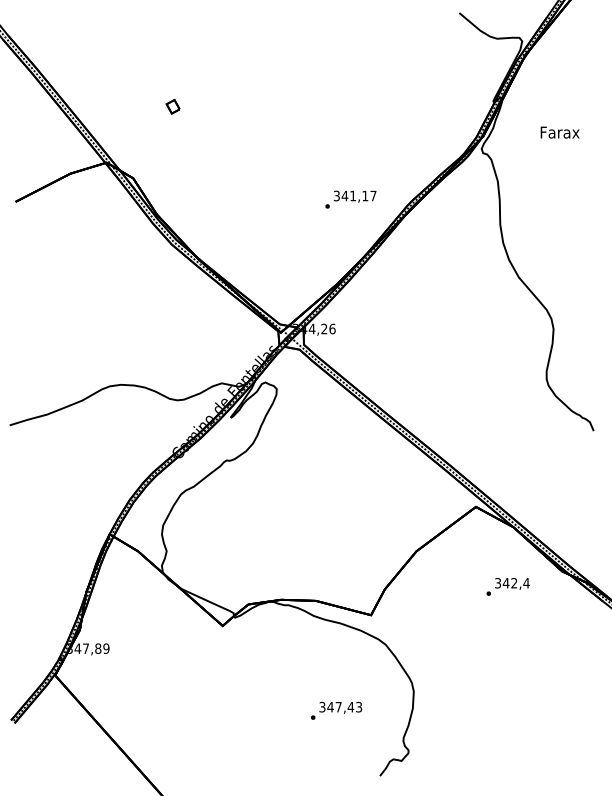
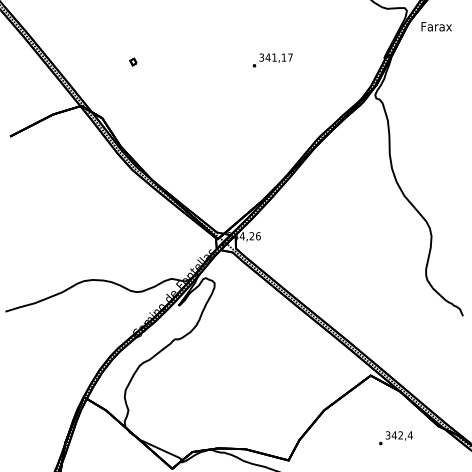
part: (172, 106) -> (133, 61), size x0.62
text: (559, 132) -> (436, 26), moved
text: (350, 199) -> (272, 60), moved

